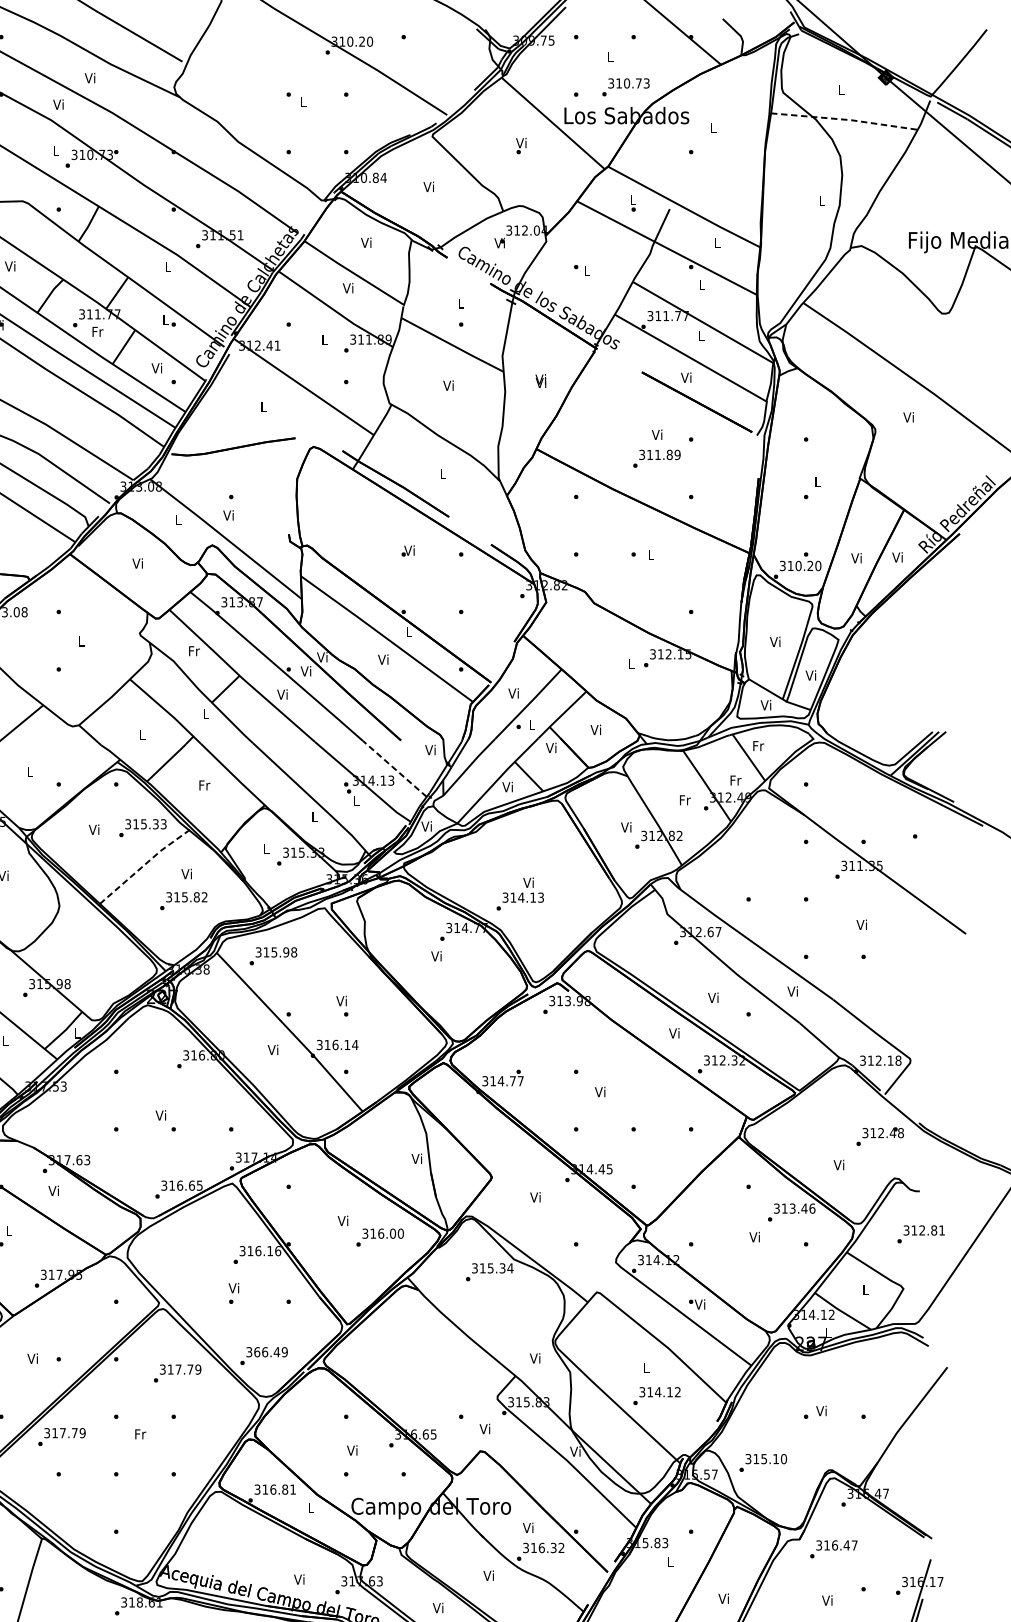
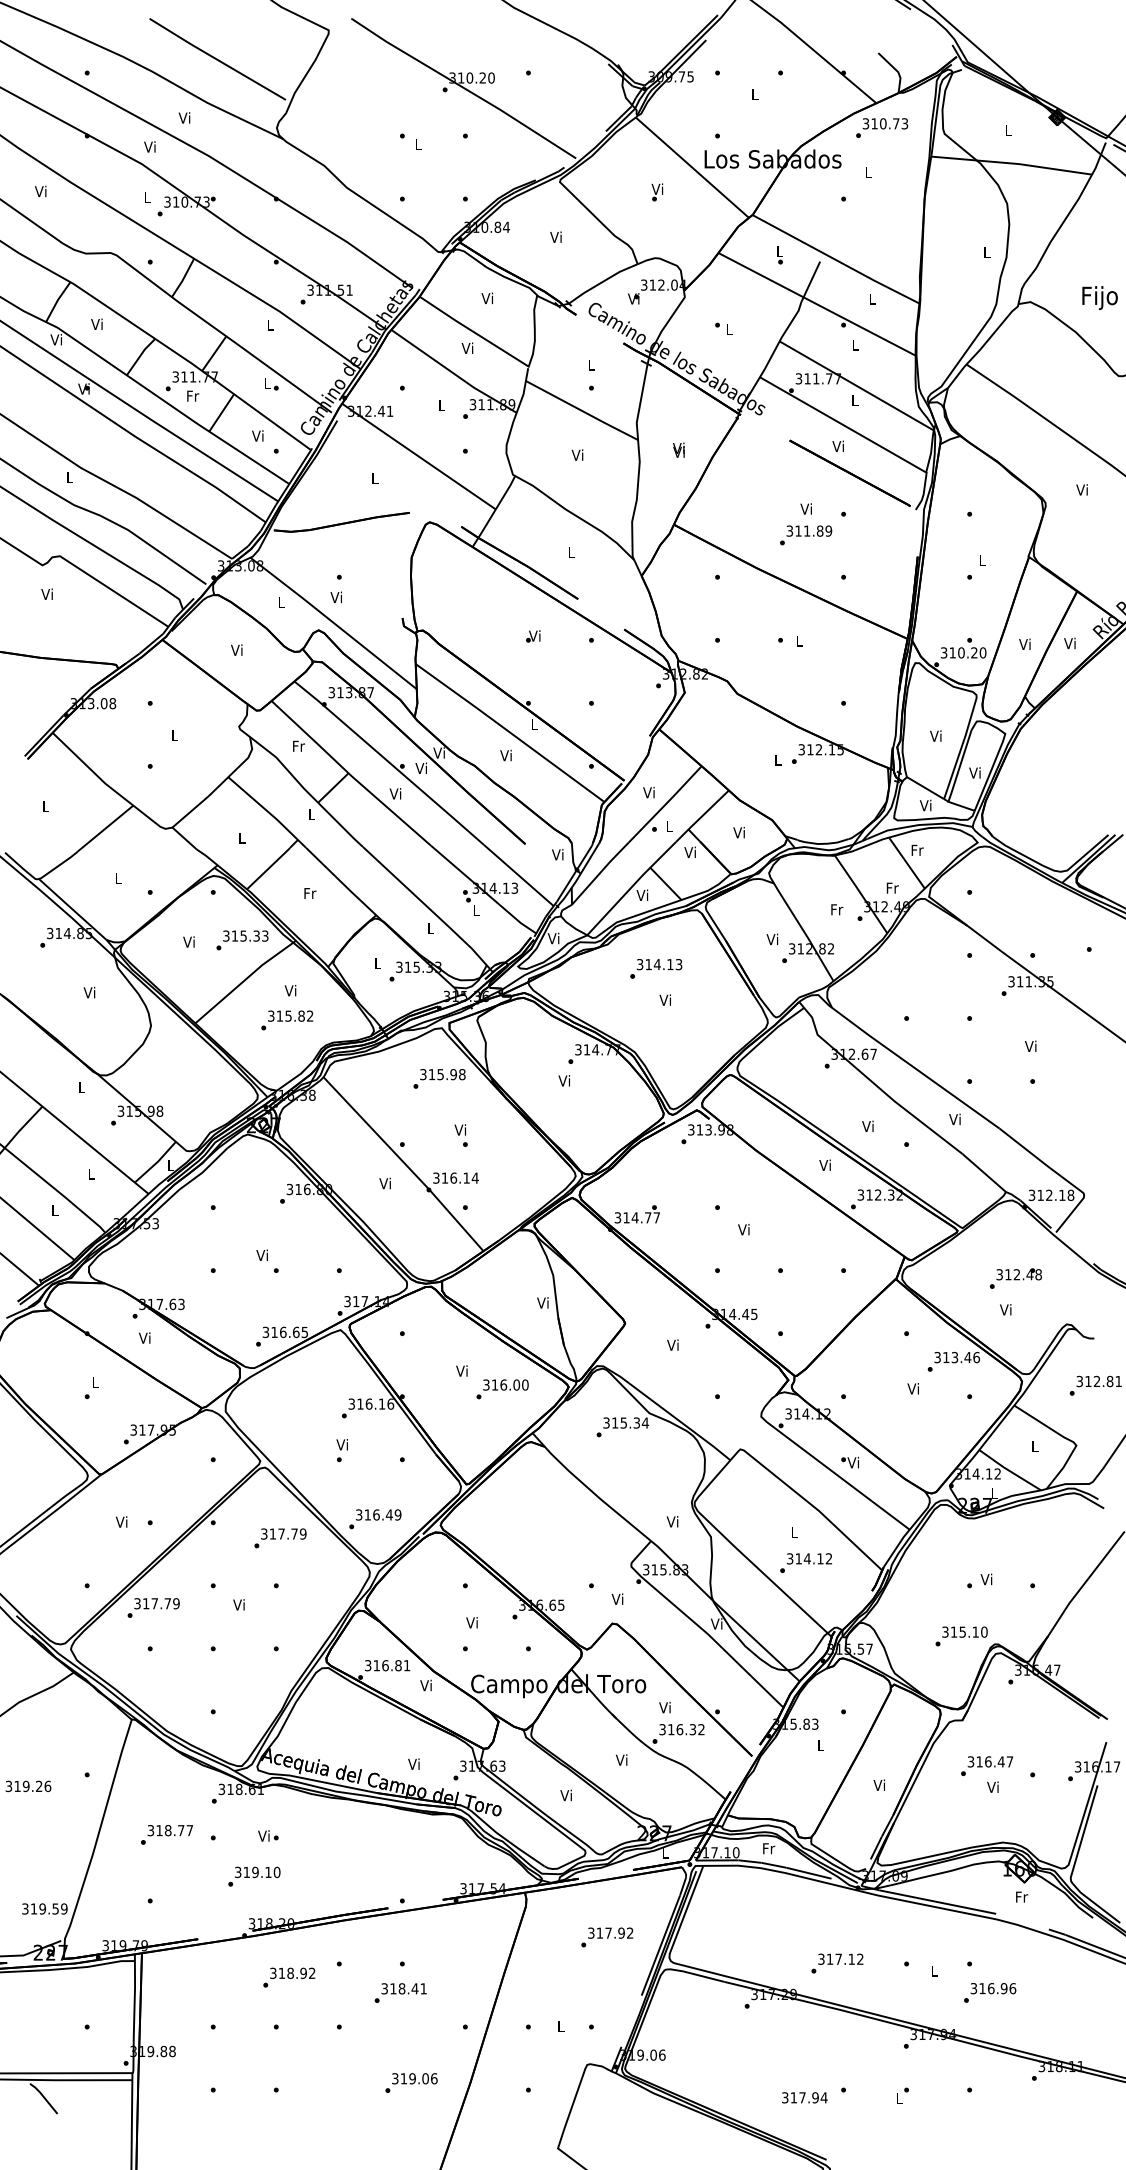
text: (626, 86) -> (882, 127), moved
line: (845, 119) -> (1012, 163), dashed -> solid
line: (394, 769) -> (518, 875), dashed -> solid
line: (145, 864) -> (245, 980), dashed -> solid
text: (520, 901) -> (656, 968), moved
text: (273, 955) -> (439, 1078), moved
text: (879, 1136) -> (1015, 1278), moved
text: (256, 1351) -> (367, 1514), 366.49 -> 316.49
text: (140, 1433) -> (239, 1604), Fr -> Vi
text: (763, 1463) -> (961, 1636), moved
text: (309, 1507) -> (425, 1685), L -> Vi
text: (833, 1549) -> (986, 1766), moved

